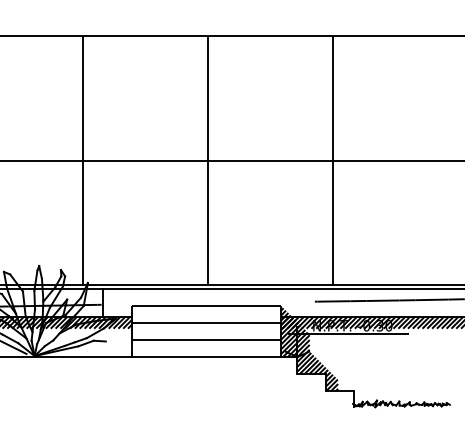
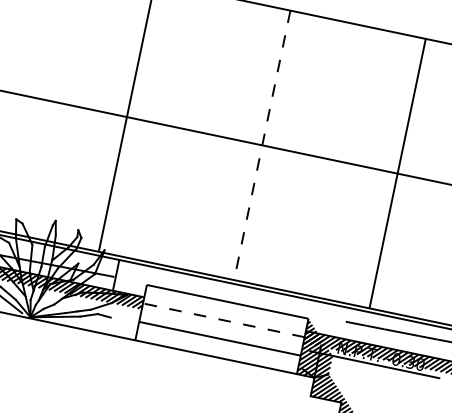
line: (208, 160) -> (262, 145), solid -> dashed
line: (206, 322) -> (223, 319), solid -> dashed

